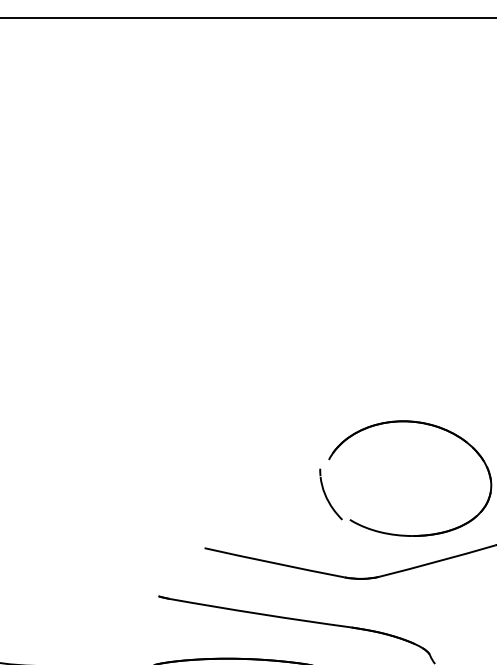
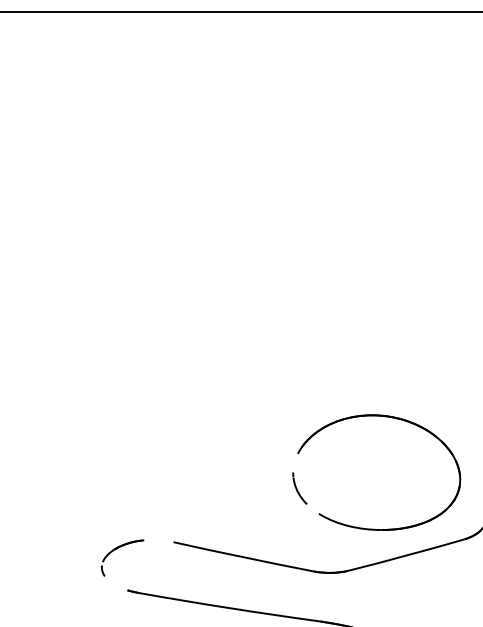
part: (330, 494) -> (299, 488), size x0.62
part: (149, 554) -> (118, 548), added

